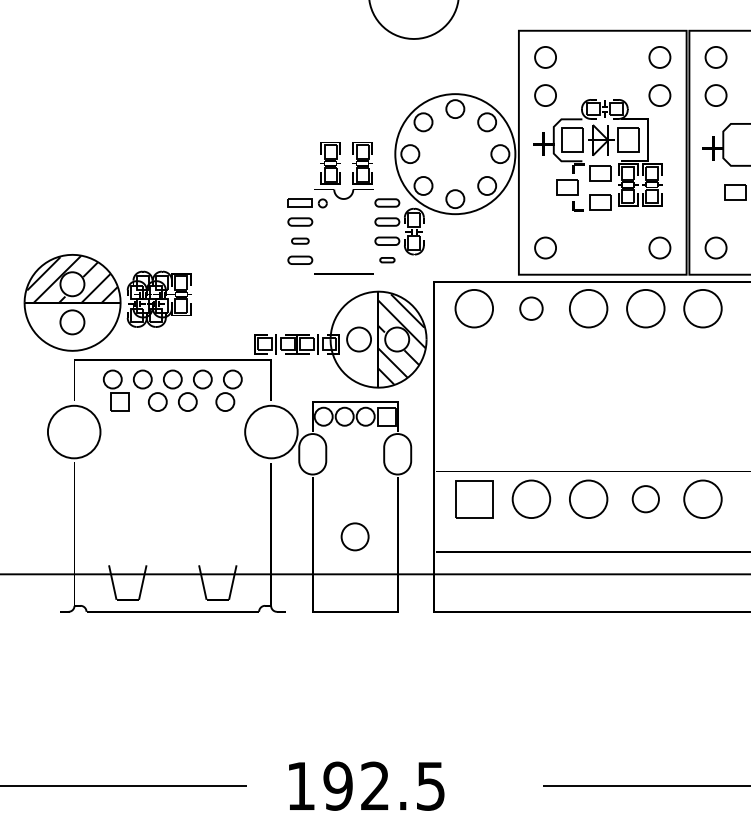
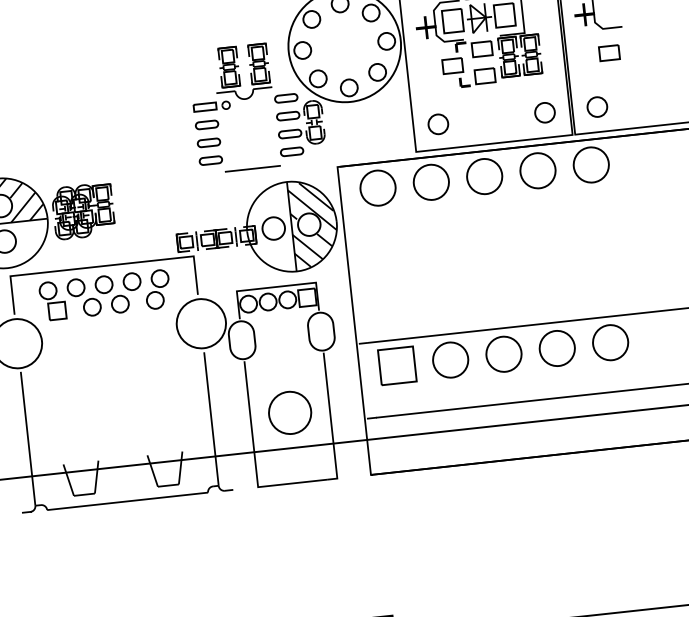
part: (300, 240) -> (209, 142), size x1.43
part: (387, 259) -> (292, 151), size x1.67
circle: (531, 308) -> (431, 182), size x1.67
circle: (645, 498) -> (556, 347), size x1.43
circle: (354, 536) -> (289, 412), size x1.67

